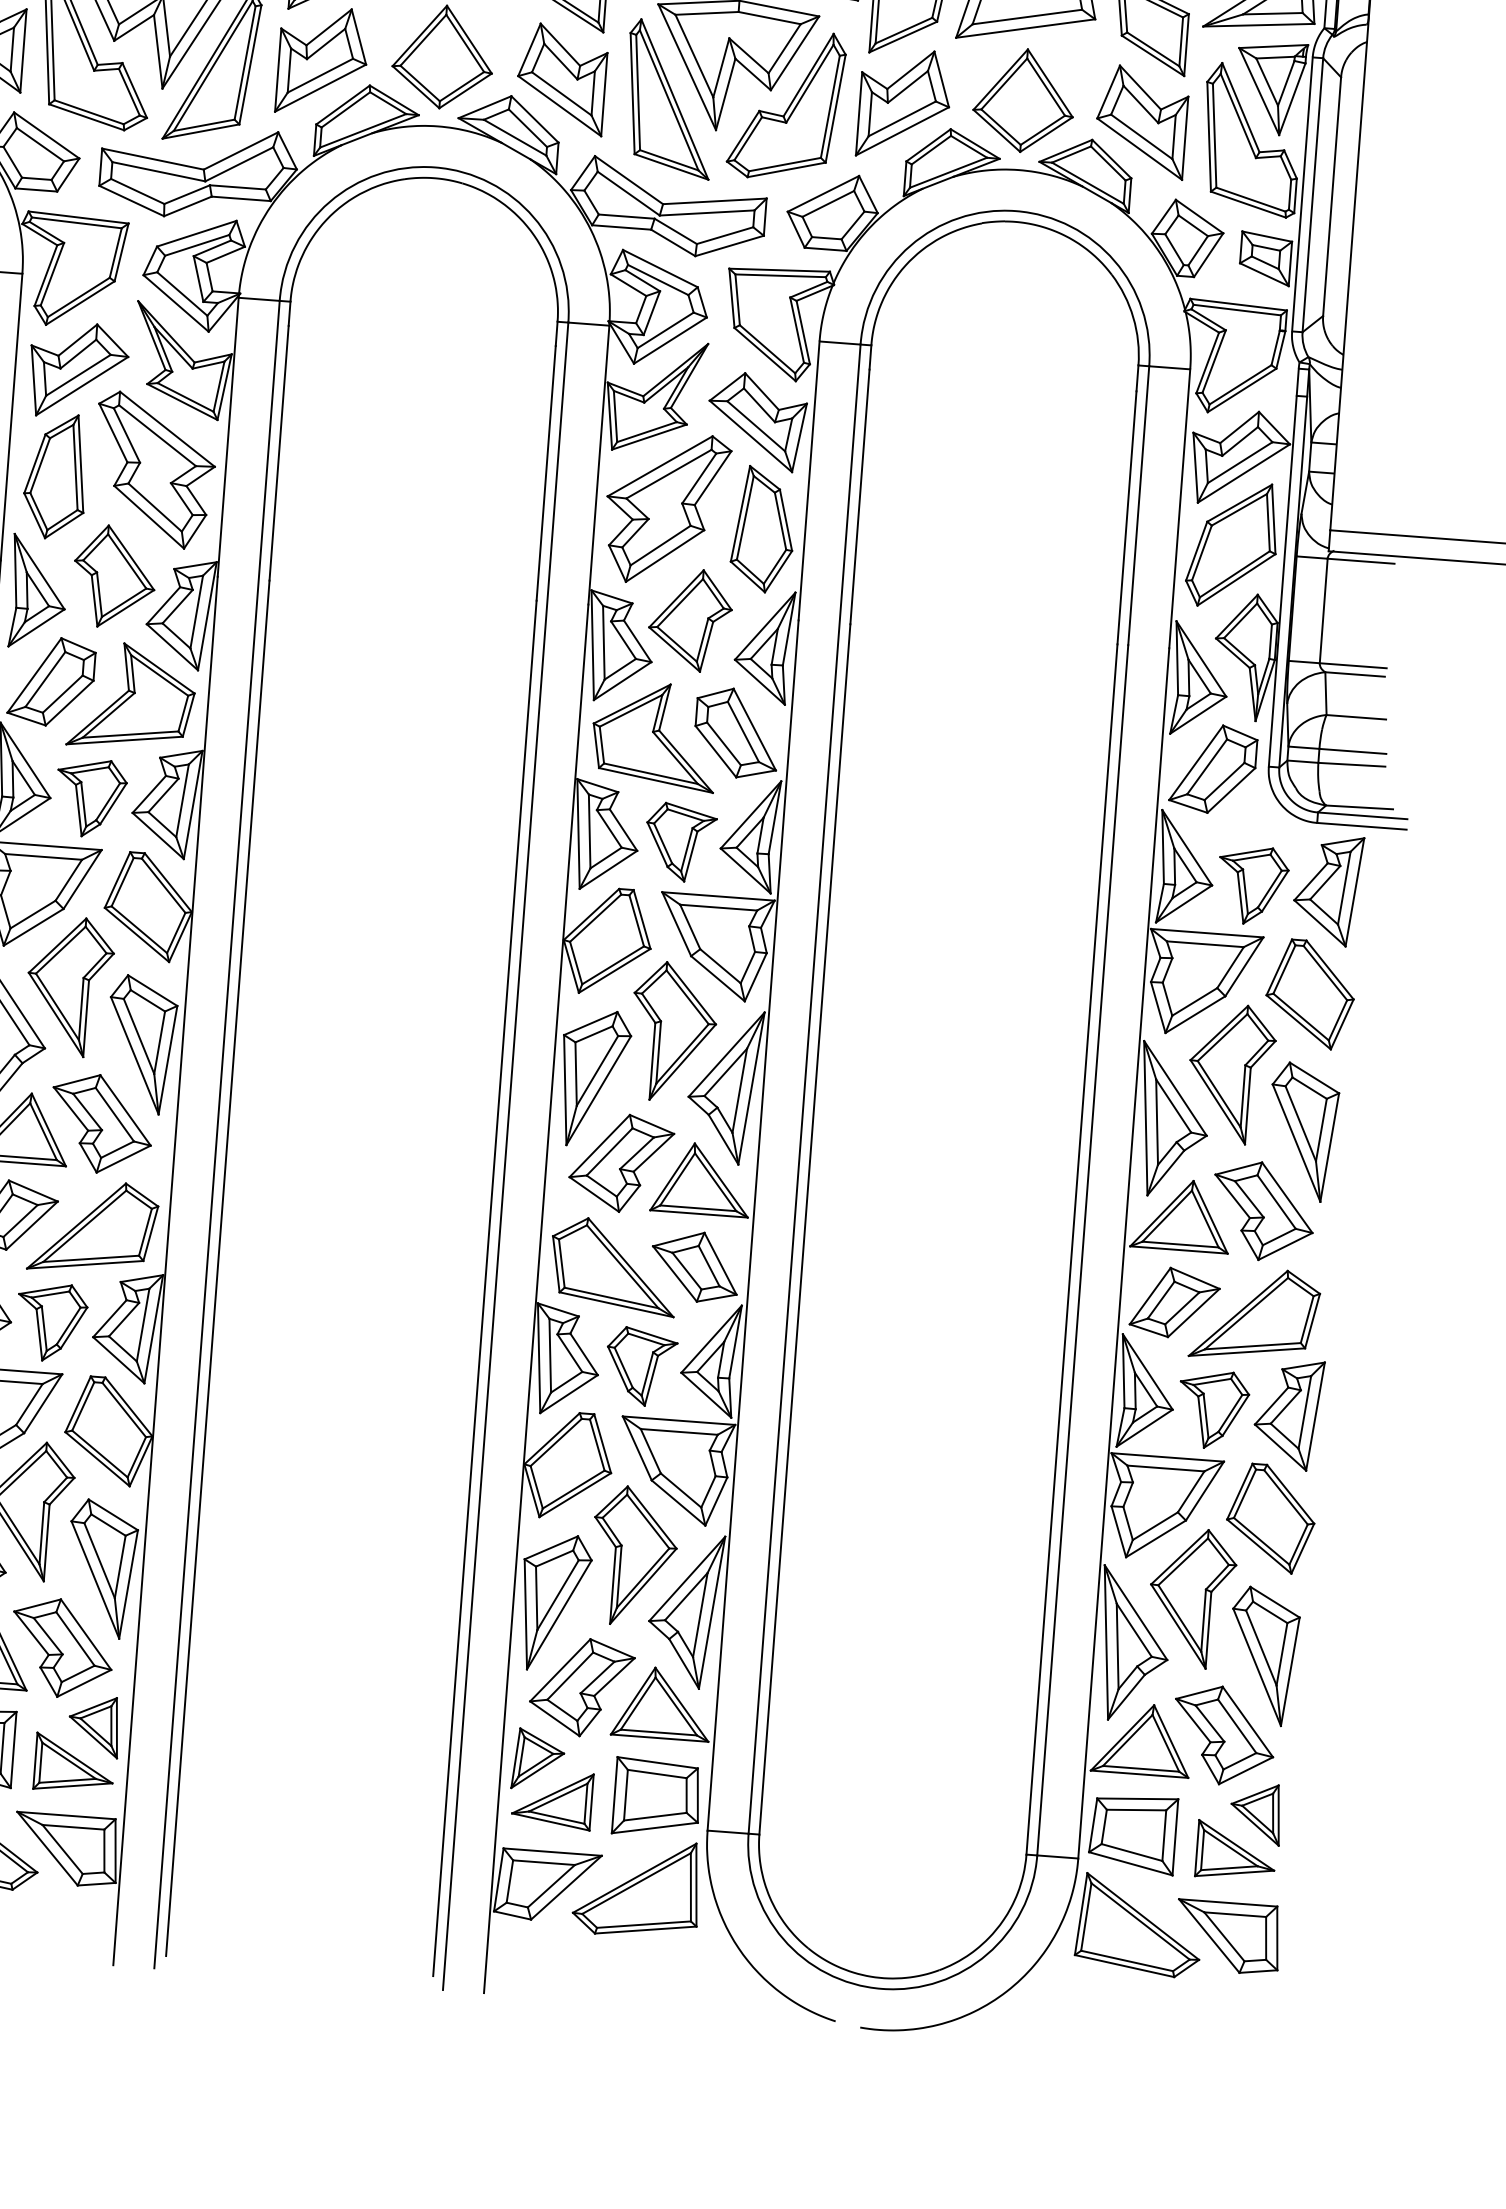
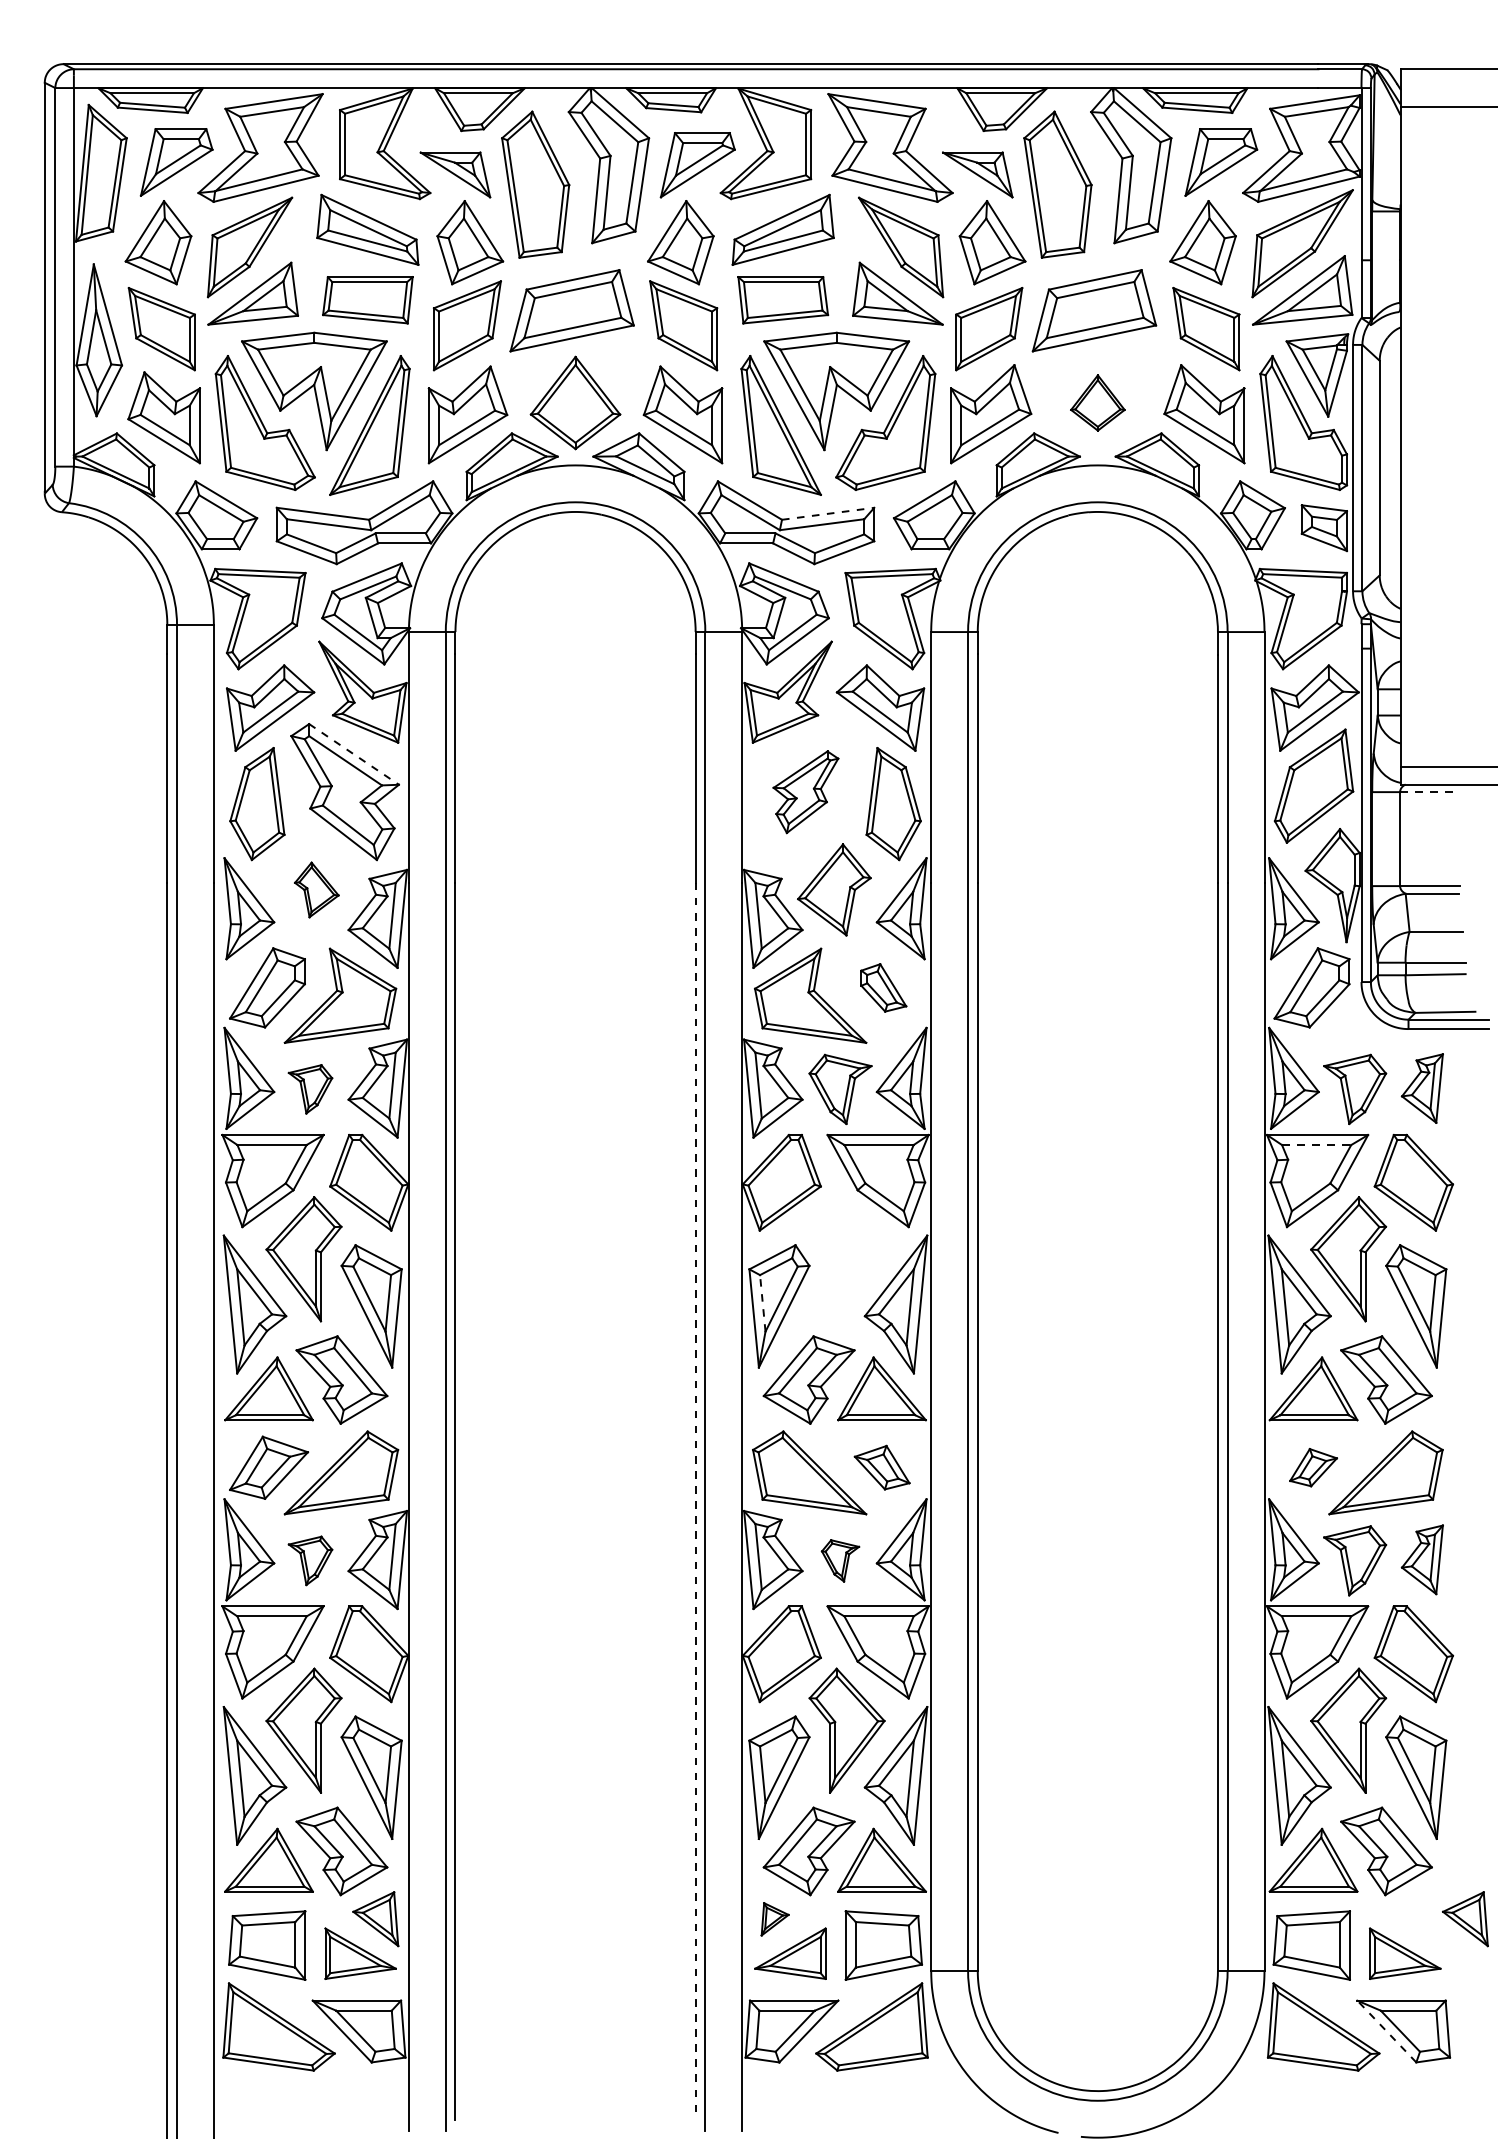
part: (1023, 100) -> (1097, 402), size x0.6
line: (715, 201) -> (828, 513), solid -> dashed
line: (167, 429) -> (354, 754), solid -> dashed
part: (666, 509) -> (805, 792), size x0.6
line: (1361, 561) -> (1430, 792), solid -> dashed
part: (114, 576) -> (316, 889), size x0.6
part: (736, 732) -> (883, 987), size x0.6
part: (91, 797) -> (310, 1088), size x0.7
part: (1327, 890) -> (1422, 1088), size x0.7
line: (1205, 944) -> (1316, 1145), solid -> dashed
part: (672, 1032) -> (846, 1259), removed
line: (575, 1073) -> (762, 1302), solid -> dashed
part: (695, 1266) -> (882, 1467), size x0.7
line: (484, 1288) -> (695, 1501), solid -> dashed
part: (1174, 1302) -> (1313, 1467), size x0.6
part: (51, 1322) -> (310, 1560), size x0.7
part: (641, 1366) -> (840, 1560), size x0.6
part: (1288, 1414) -> (1422, 1559), size x0.7
part: (537, 1760) -> (774, 1919), size x0.6
part: (1256, 1814) -> (1465, 1919), moved
line: (1208, 1935) -> (1386, 2031), solid -> dashed

